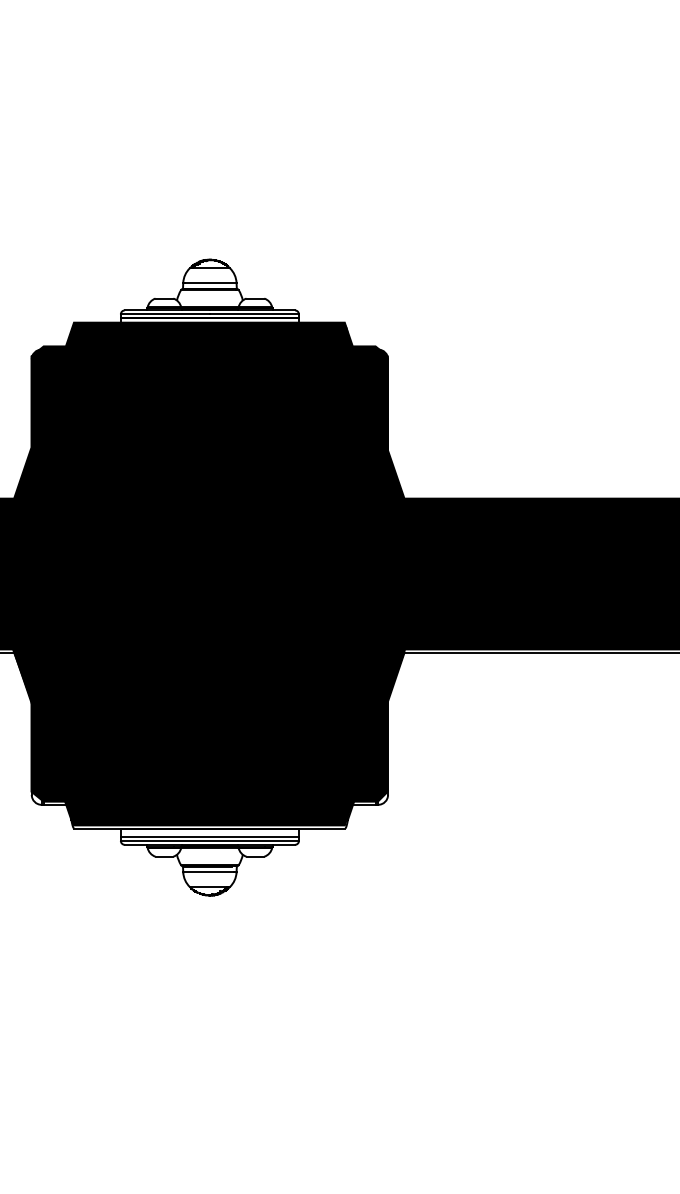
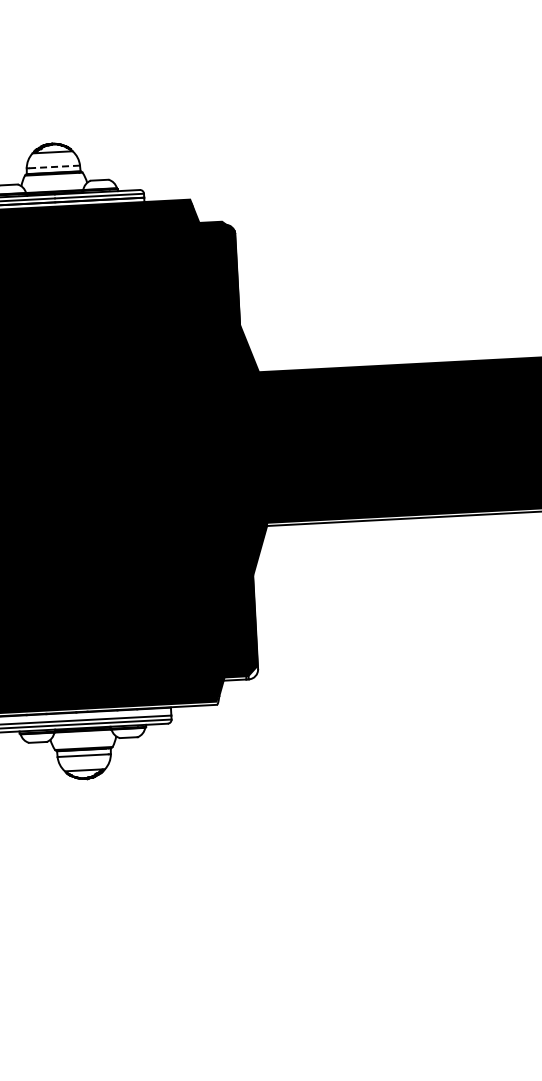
line: (210, 282) -> (53, 166), solid -> dashed

